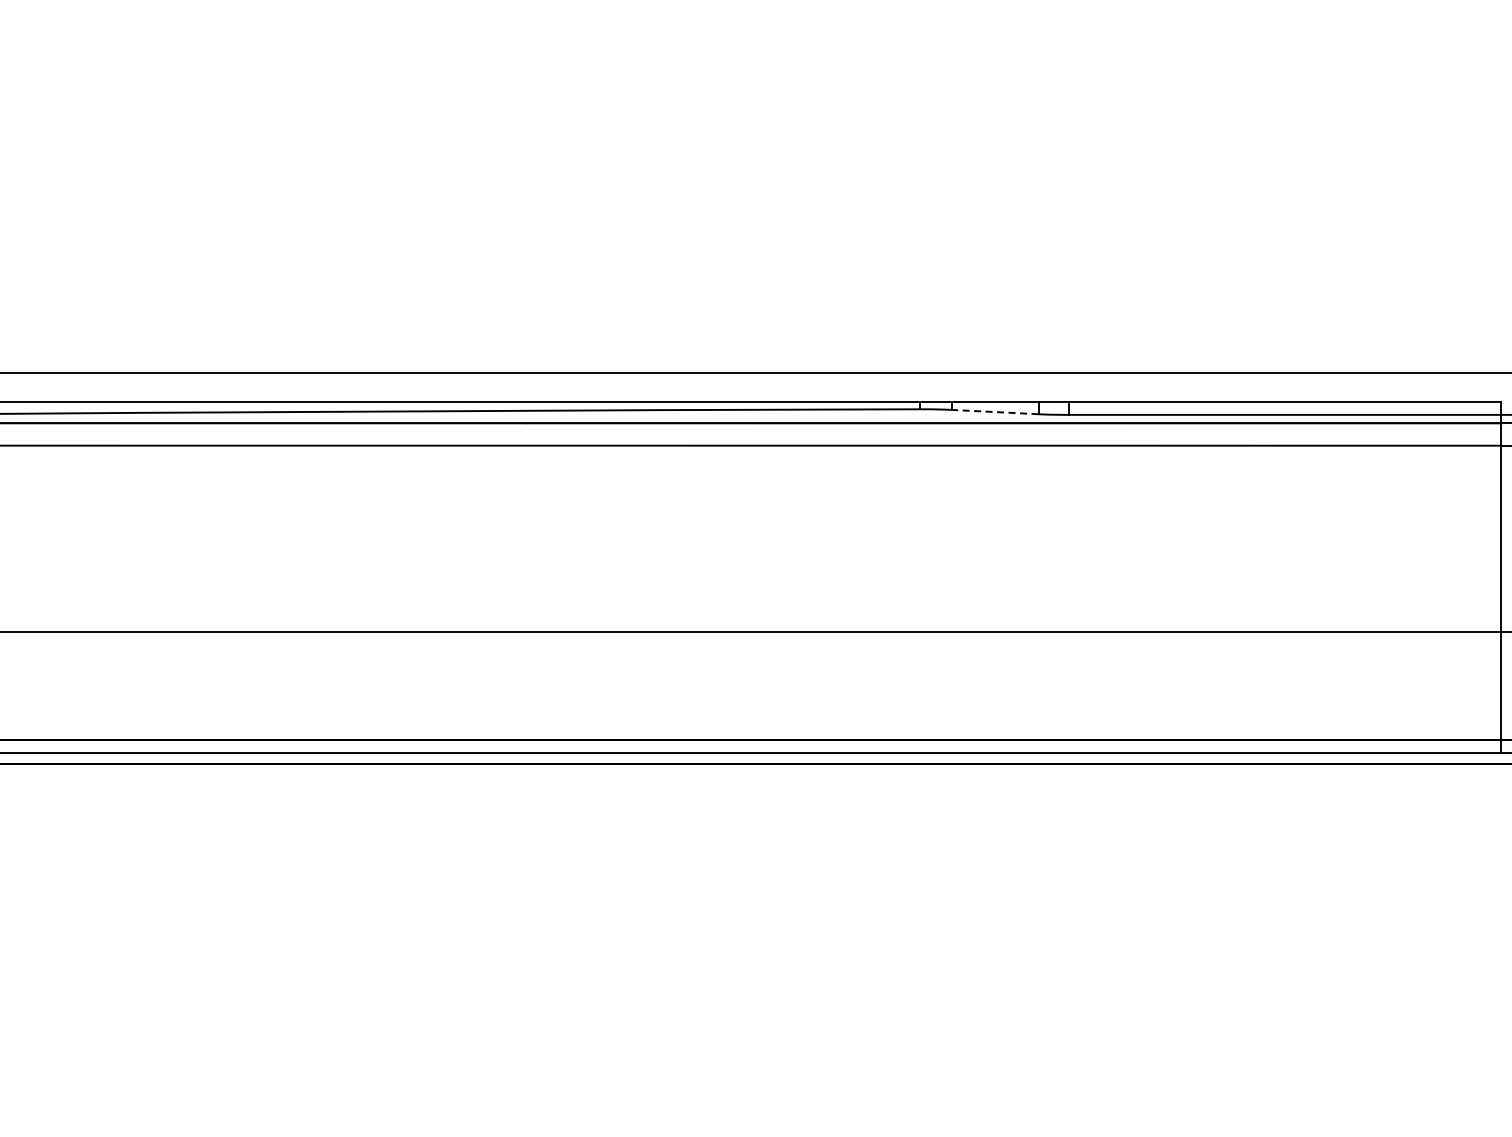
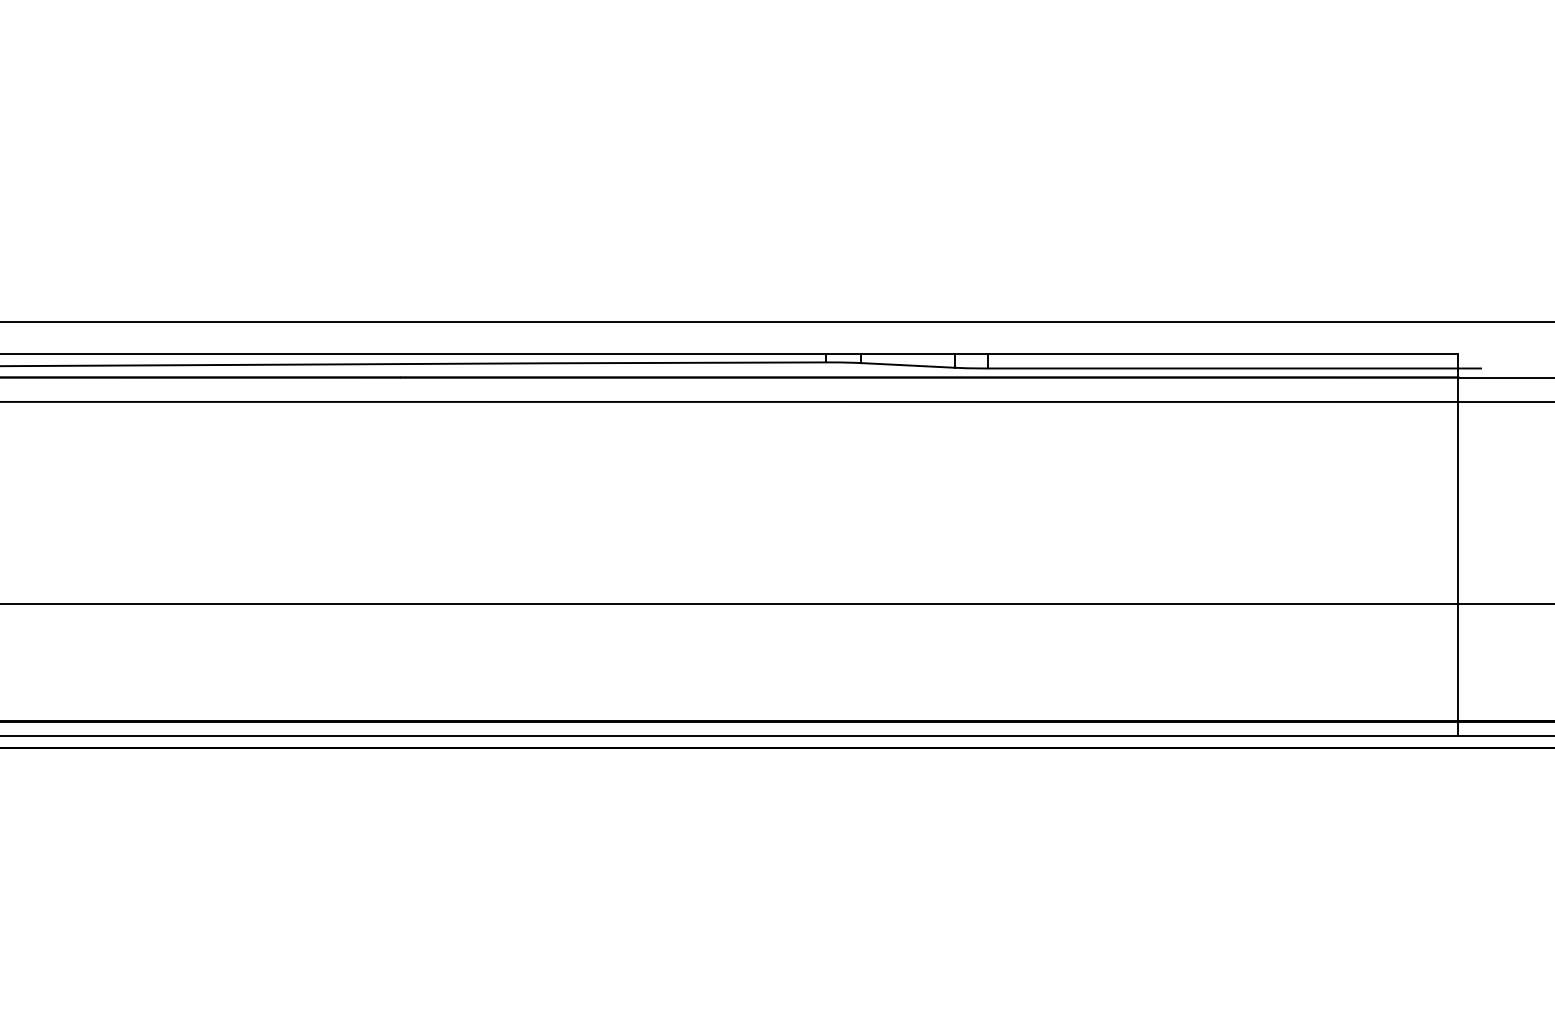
line: (995, 412) -> (908, 365), dashed -> solid

